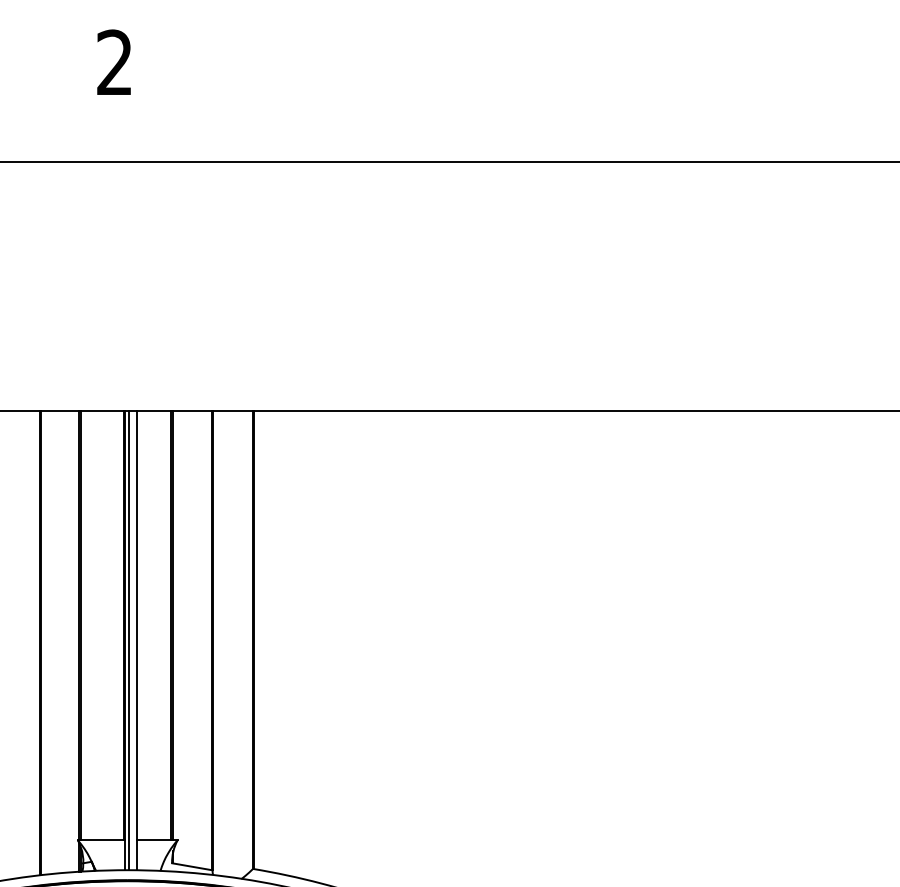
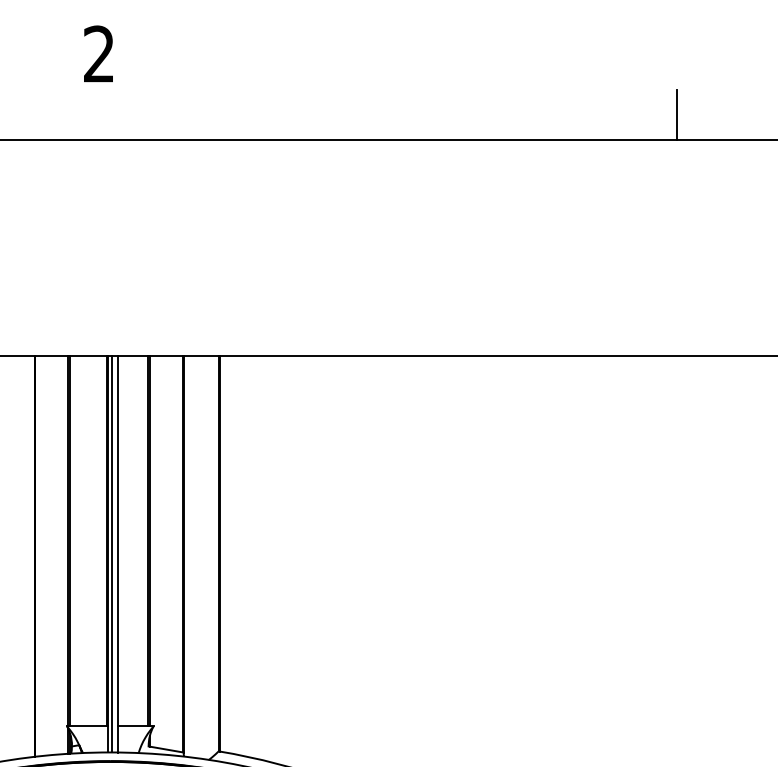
line: (782, 132) -> (676, 114), added

